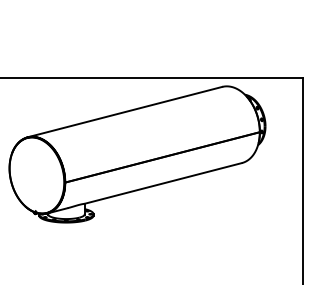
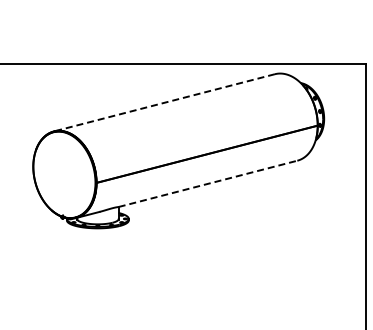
line: (124, 111) -> (163, 102), solid -> dashed
line: (163, 183) -> (208, 183), solid -> dashed

